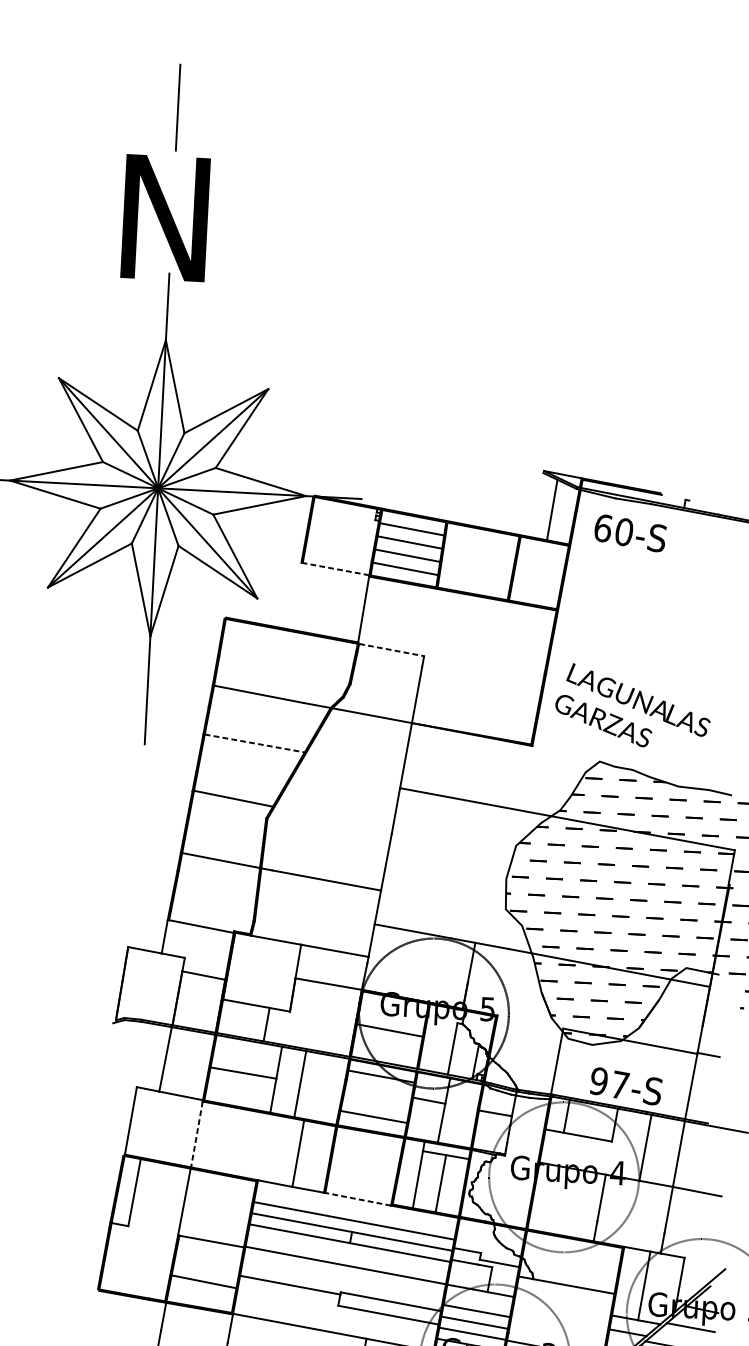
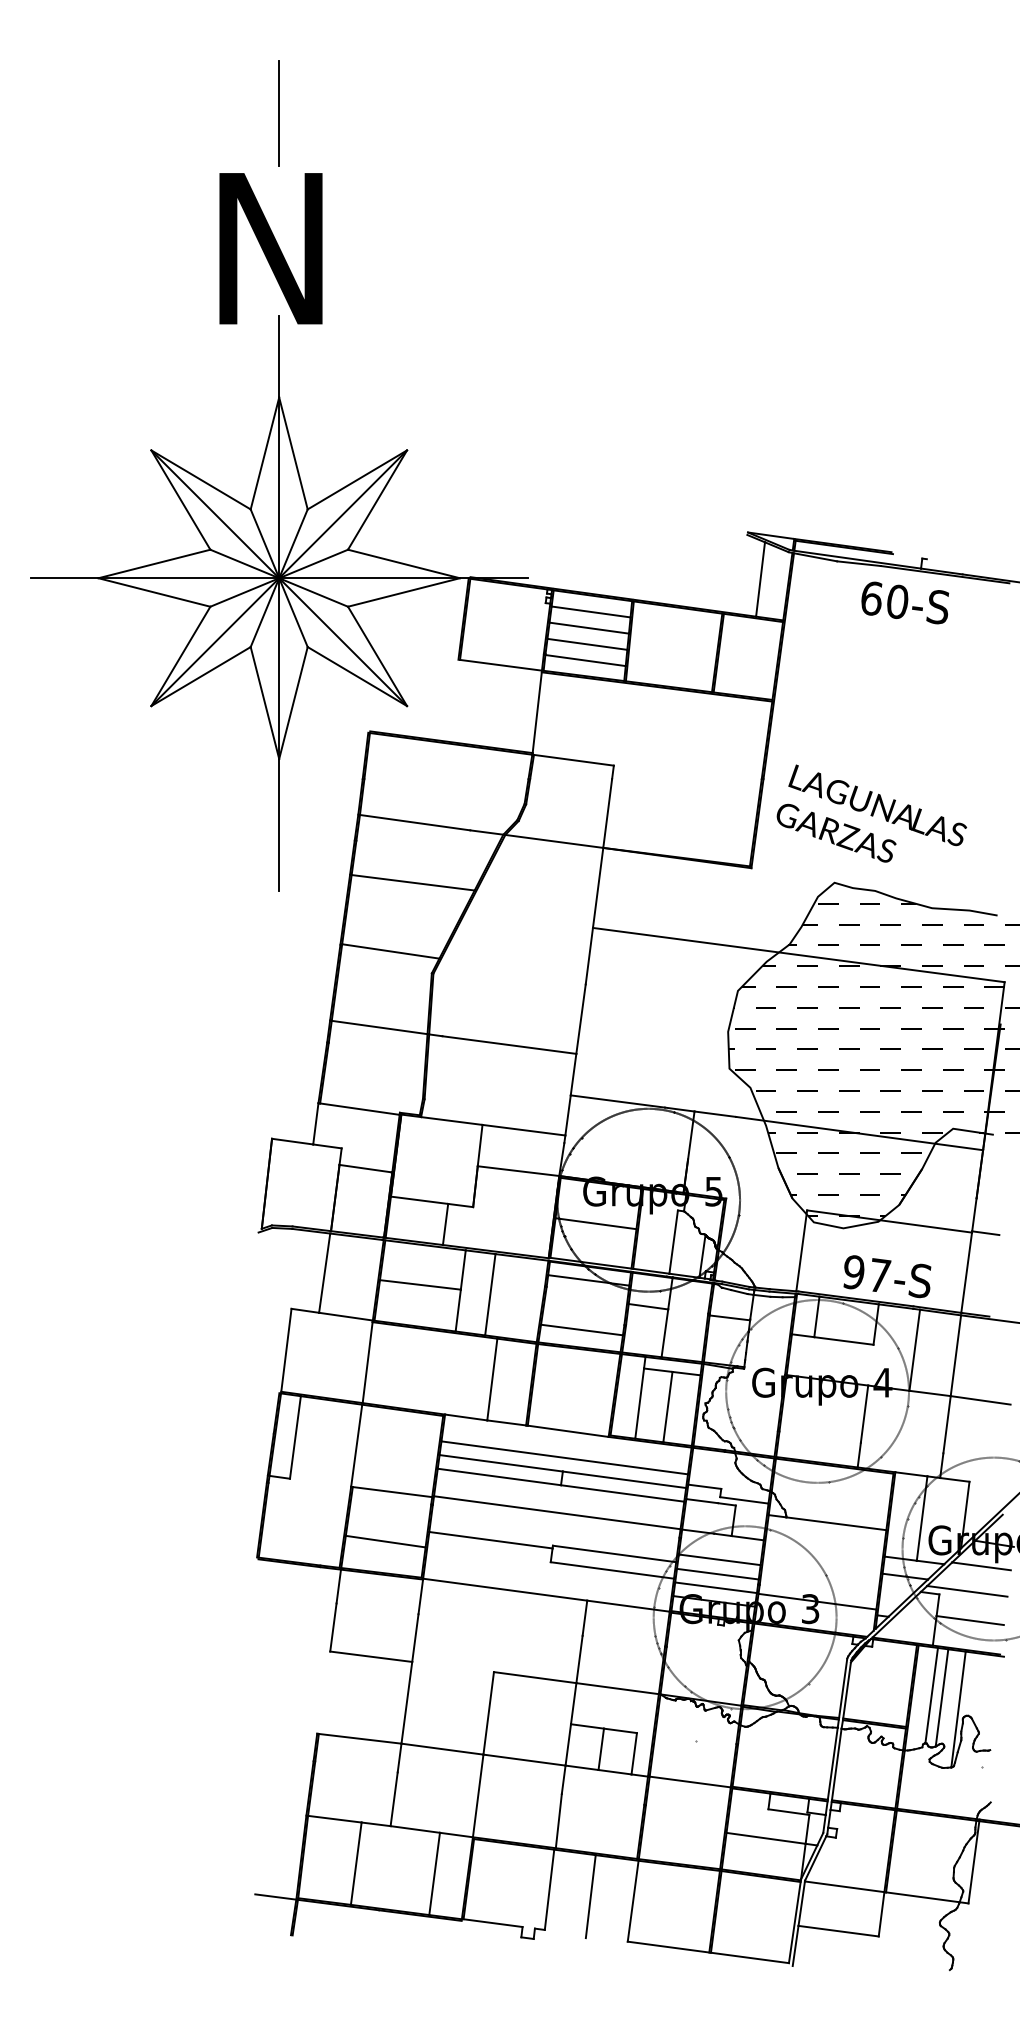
text: (630, 533) -> (905, 602), moved
line: (335, 569) -> (500, 665), dashed -> solid
line: (392, 650) -> (574, 760), dashed -> solid
line: (255, 743) -> (413, 882), dashed -> solid
line: (196, 1134) -> (367, 1362), dashed -> solid
line: (358, 1199) -> (568, 1431), dashed -> solid

